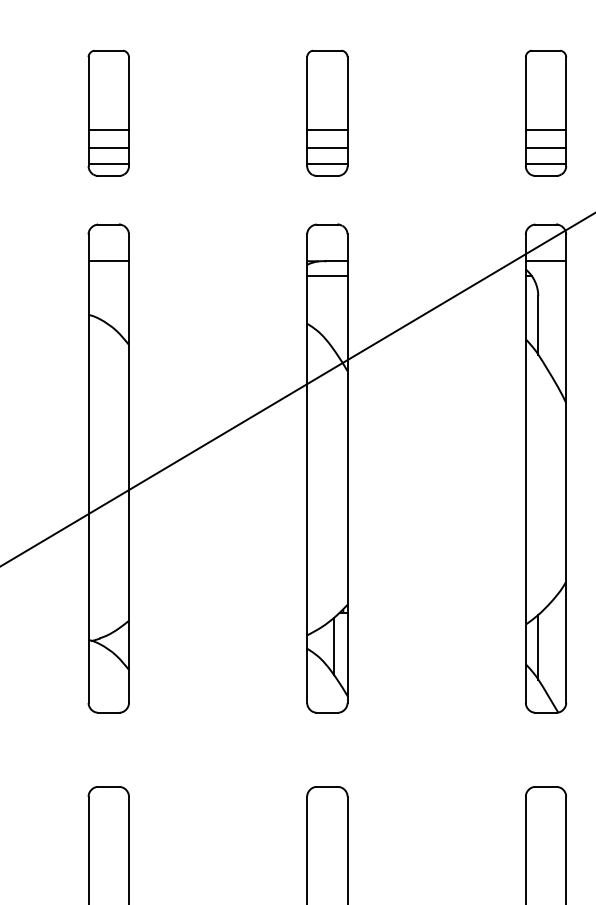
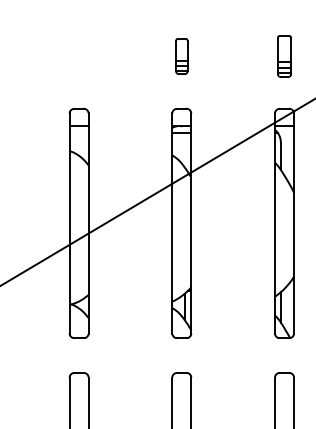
part: (107, 113) -> (78, 56), removed
part: (326, 113) -> (181, 56), size x0.6
part: (545, 113) -> (284, 56), size x0.7

